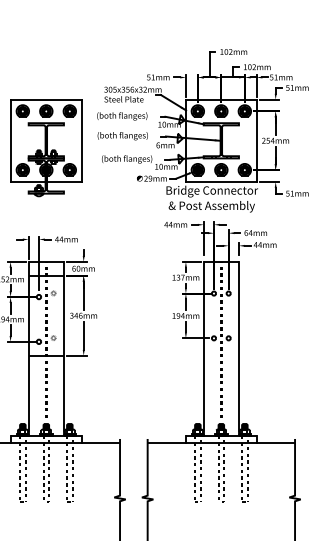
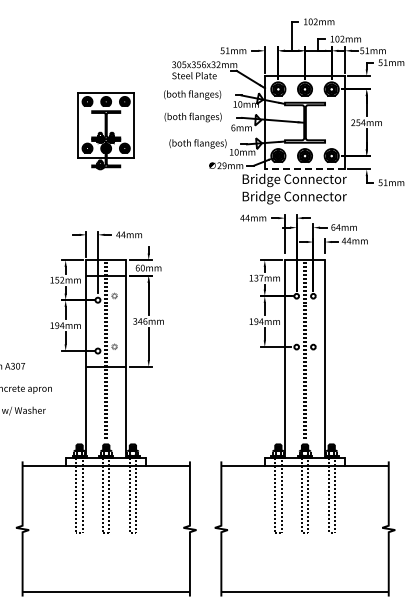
part: (45, 147) -> (105, 130), size x0.7
line: (220, 181) -> (304, 169), solid -> dashed
text: (212, 206) -> (294, 197), & Post Assembly -> Bridge Connector

